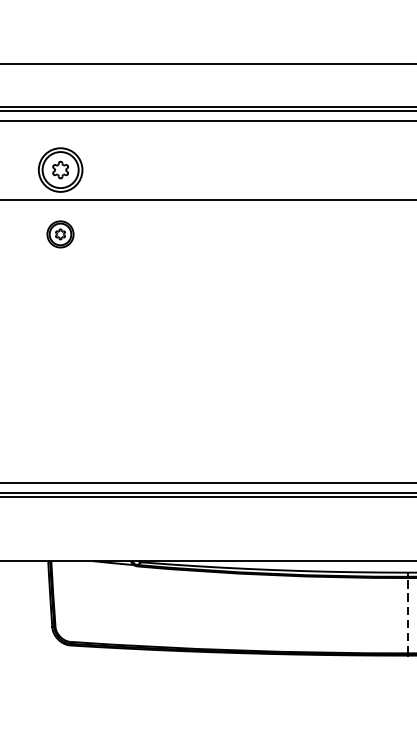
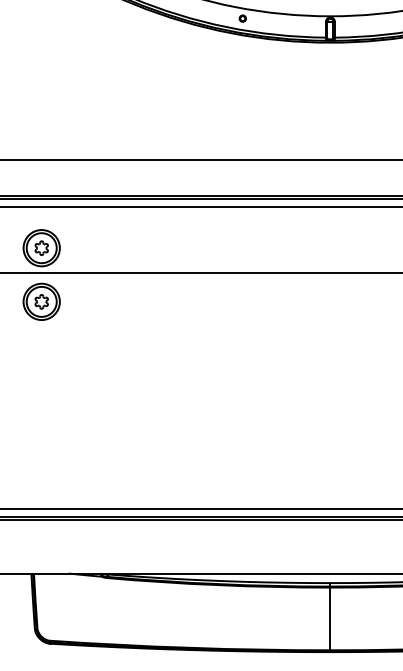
part: (60, 234) -> (41, 301), size x1.67
line: (407, 616) -> (330, 619), dashed -> solid

